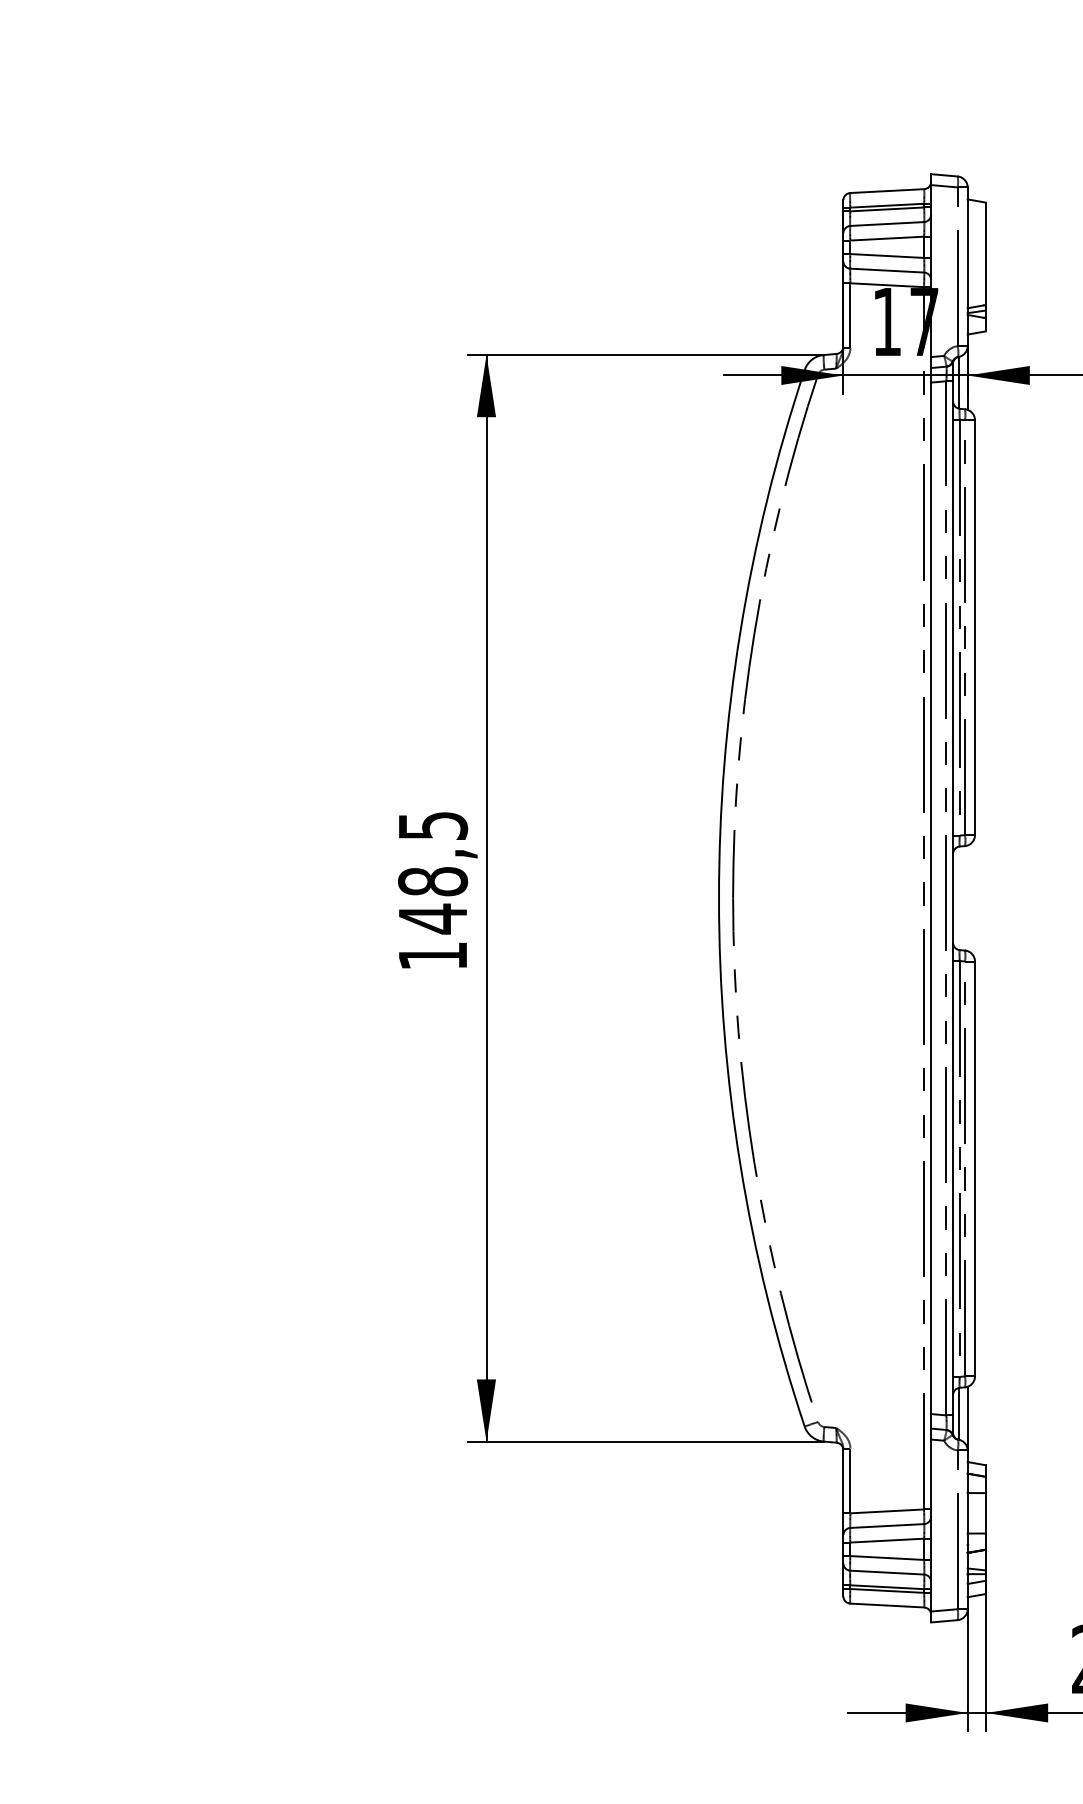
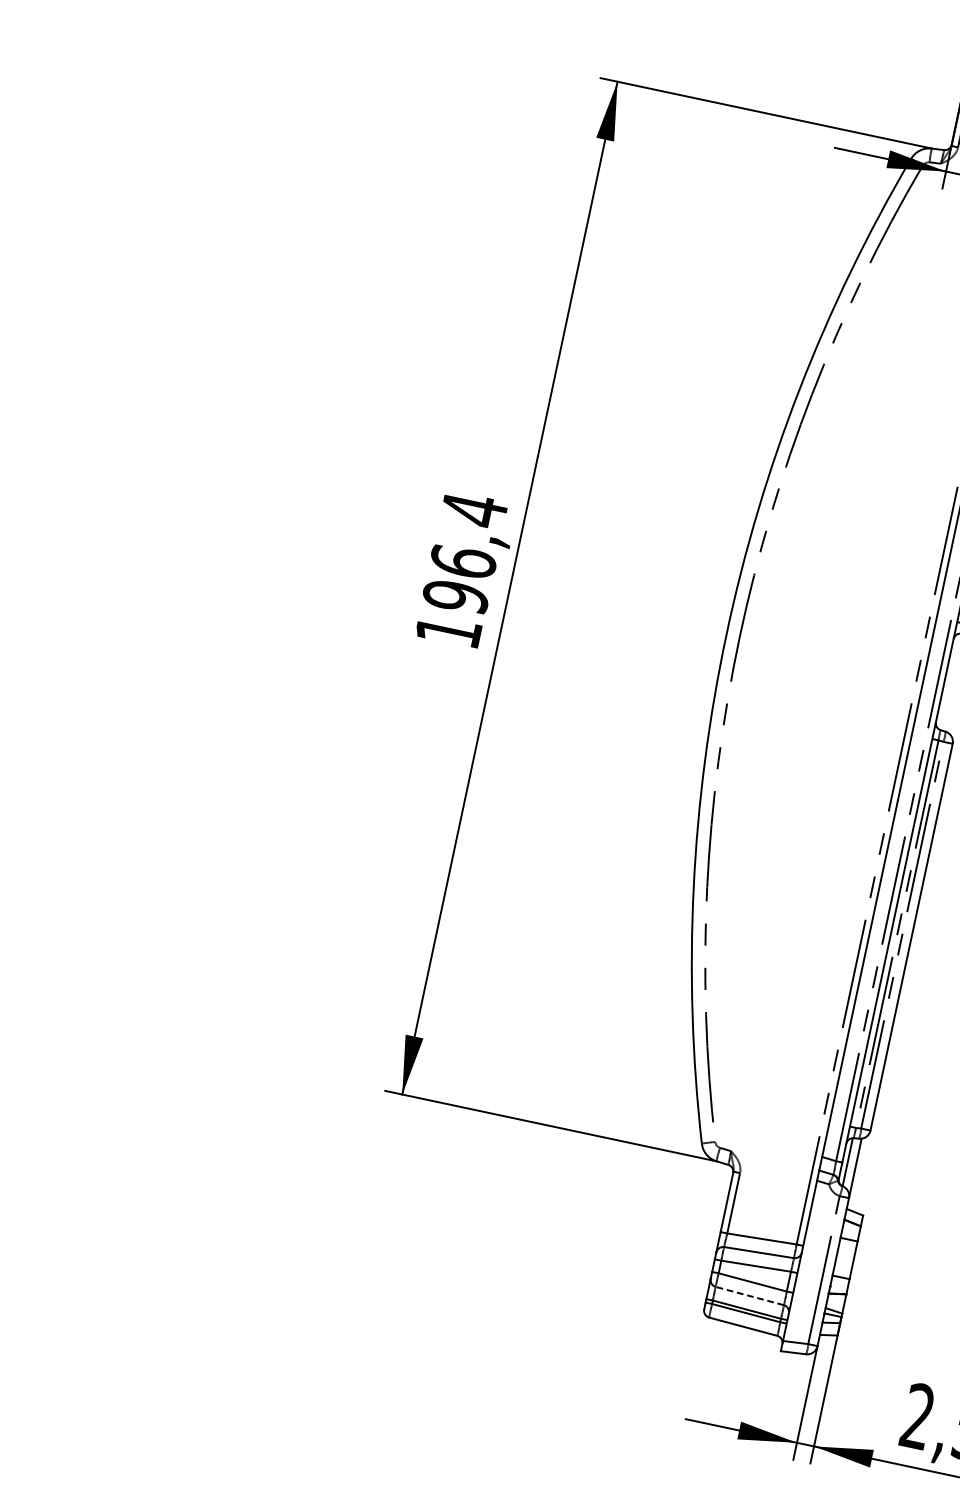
text: (433, 872) -> (465, 553), 148,5 -> 196,4
line: (886, 1572) -> (749, 1295), solid -> dashed

